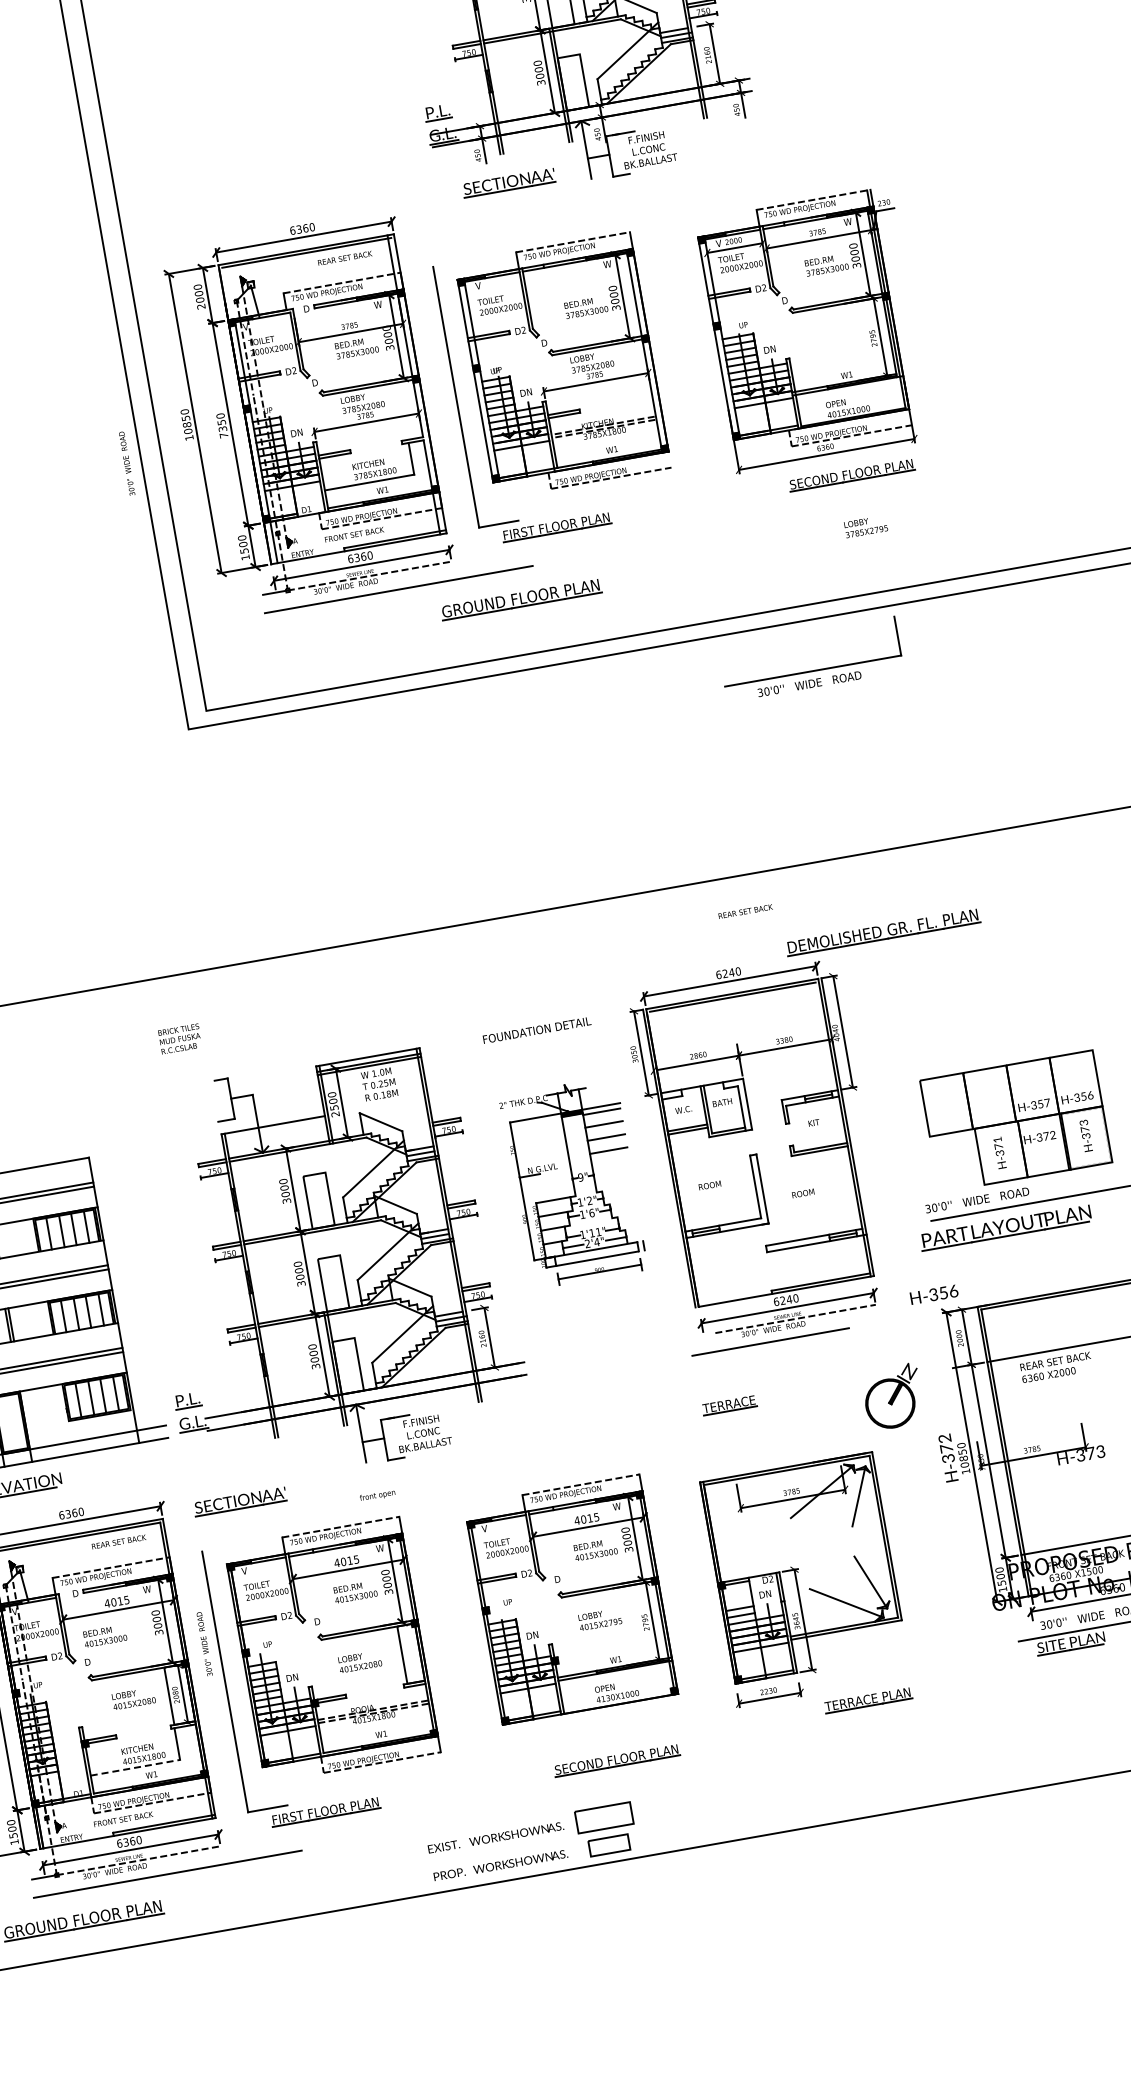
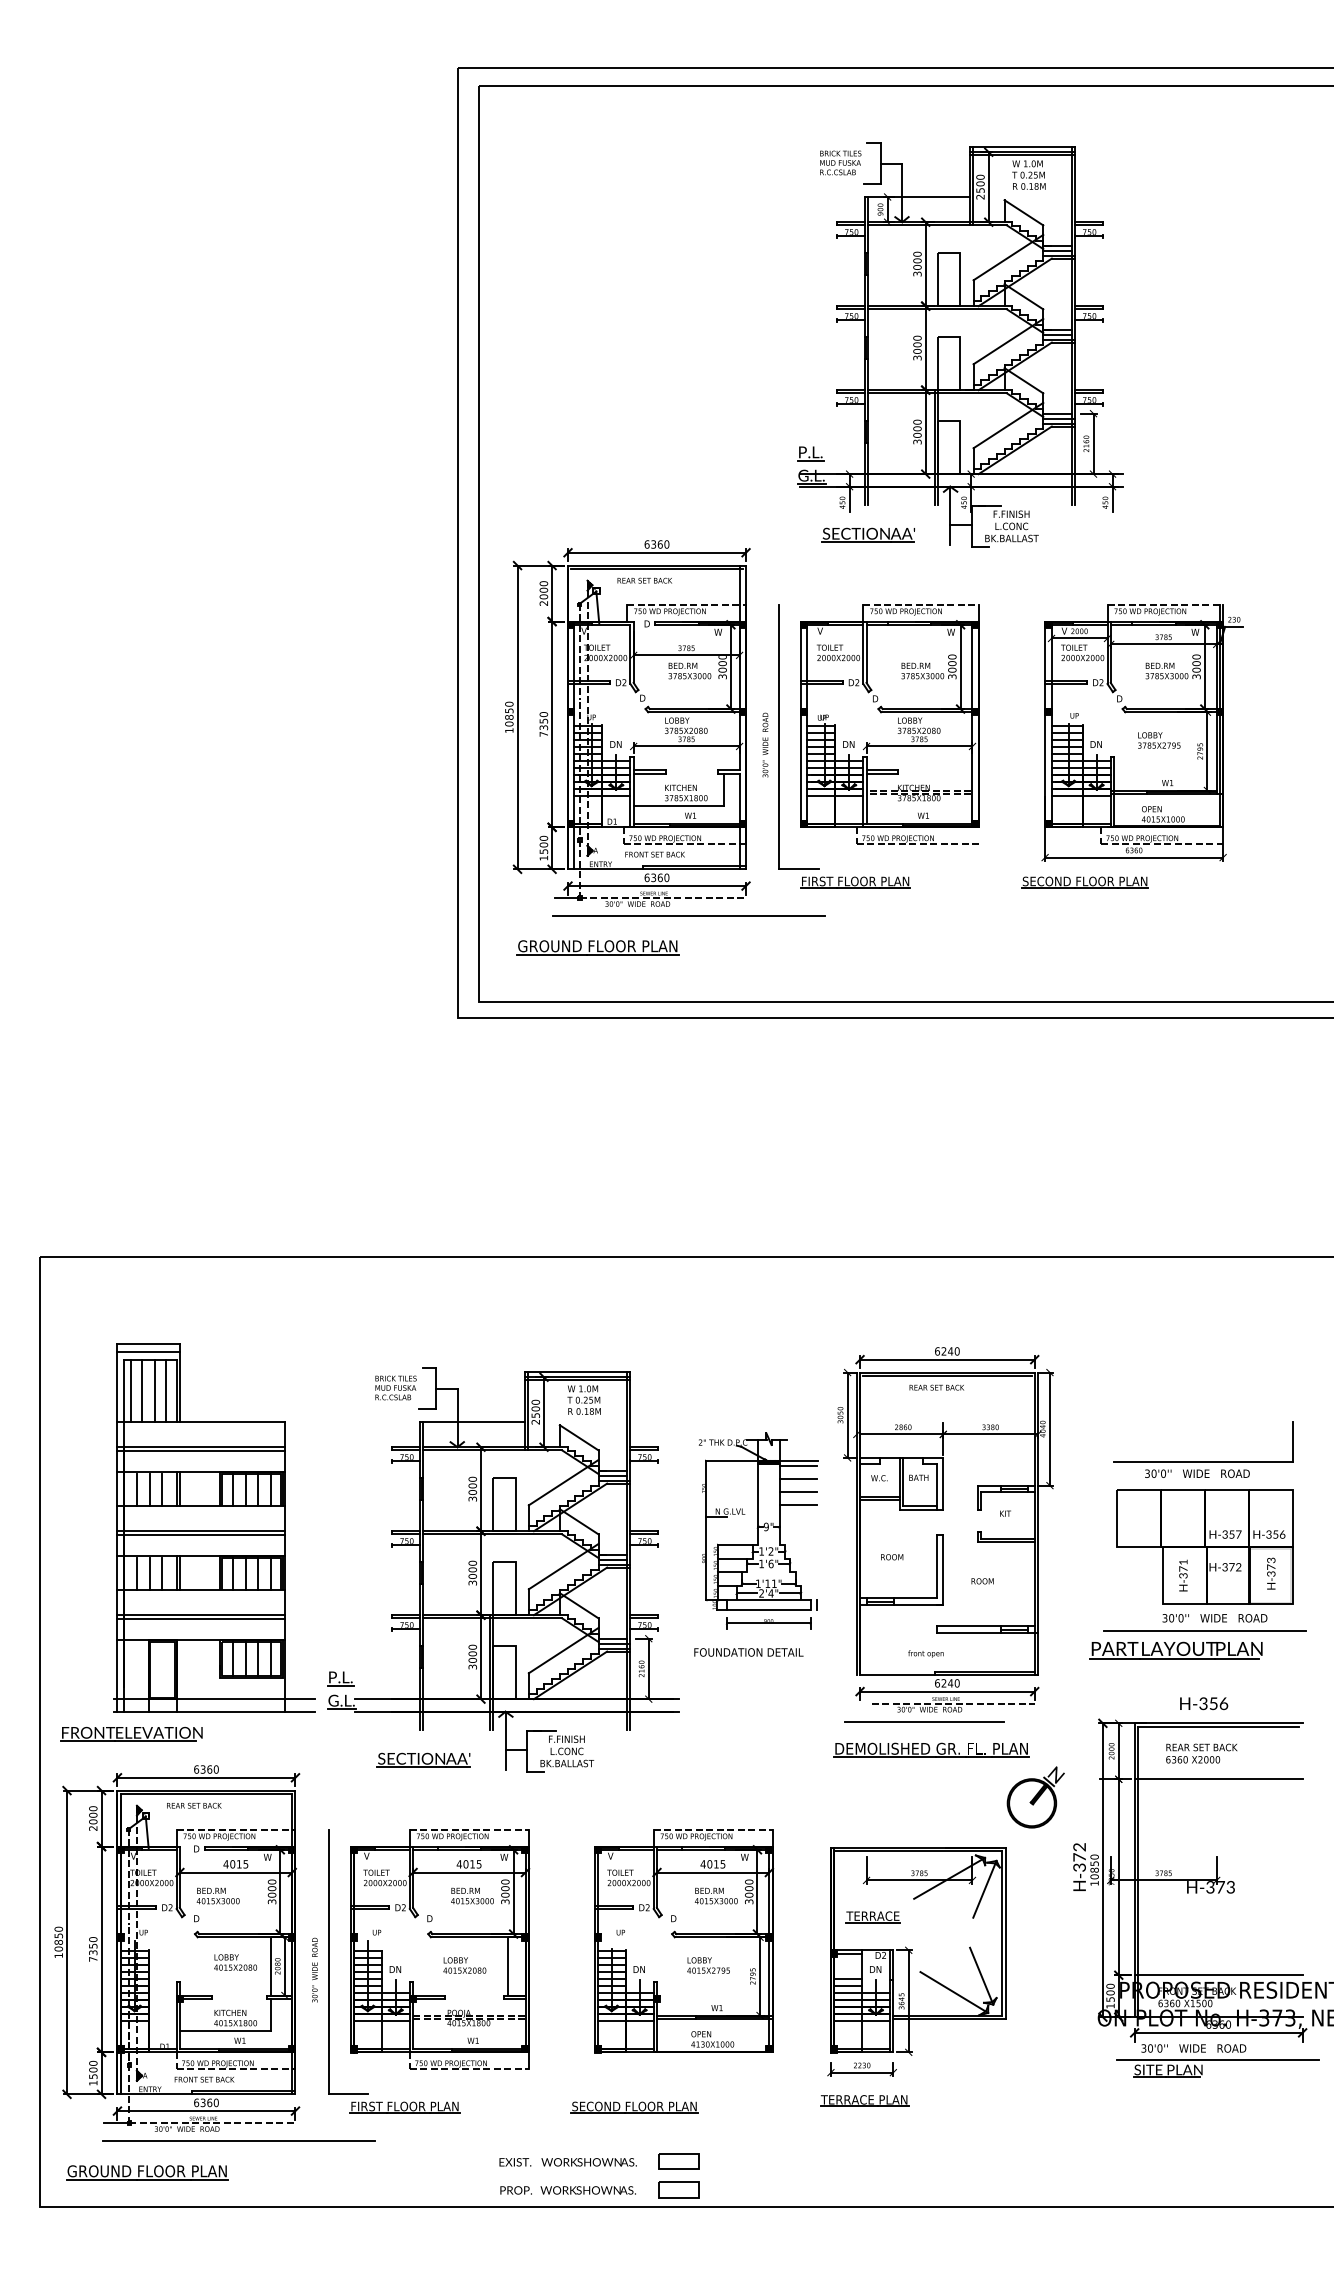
text: (344, 258) -> (644, 580), moved
text: (126, 462) -> (765, 744), moved
part: (851, 475) -> (1084, 882), moved
text: (866, 526) -> (1159, 740), moved
part: (520, 599) -> (597, 947), moved
part: (813, 670) -> (1203, 1461), moved
text: (745, 911) -> (936, 1387), moved
part: (882, 931) -> (931, 1749), moved
text: (536, 1030) -> (748, 1652), moved
text: (179, 1038) -> (395, 1387), moved
text: (976, 1200) -> (1214, 1618), moved
text: (934, 1294) -> (1204, 1703), moved
text: (1056, 1367) -> (1201, 1753), moved
part: (728, 1405) -> (872, 1917), moved
text: (377, 1495) -> (925, 1653), moved
part: (239, 1501) -> (423, 1759), moved
text: (119, 1541) -> (194, 1805), moved
text: (204, 1643) -> (314, 1969), moved
part: (868, 1700) -> (864, 2100), moved
part: (616, 1760) -> (634, 2107), moved
line: (135, 1767) -> (225, 2030), dashed -> solid
part: (604, 1817) -> (678, 2161), size x0.71

